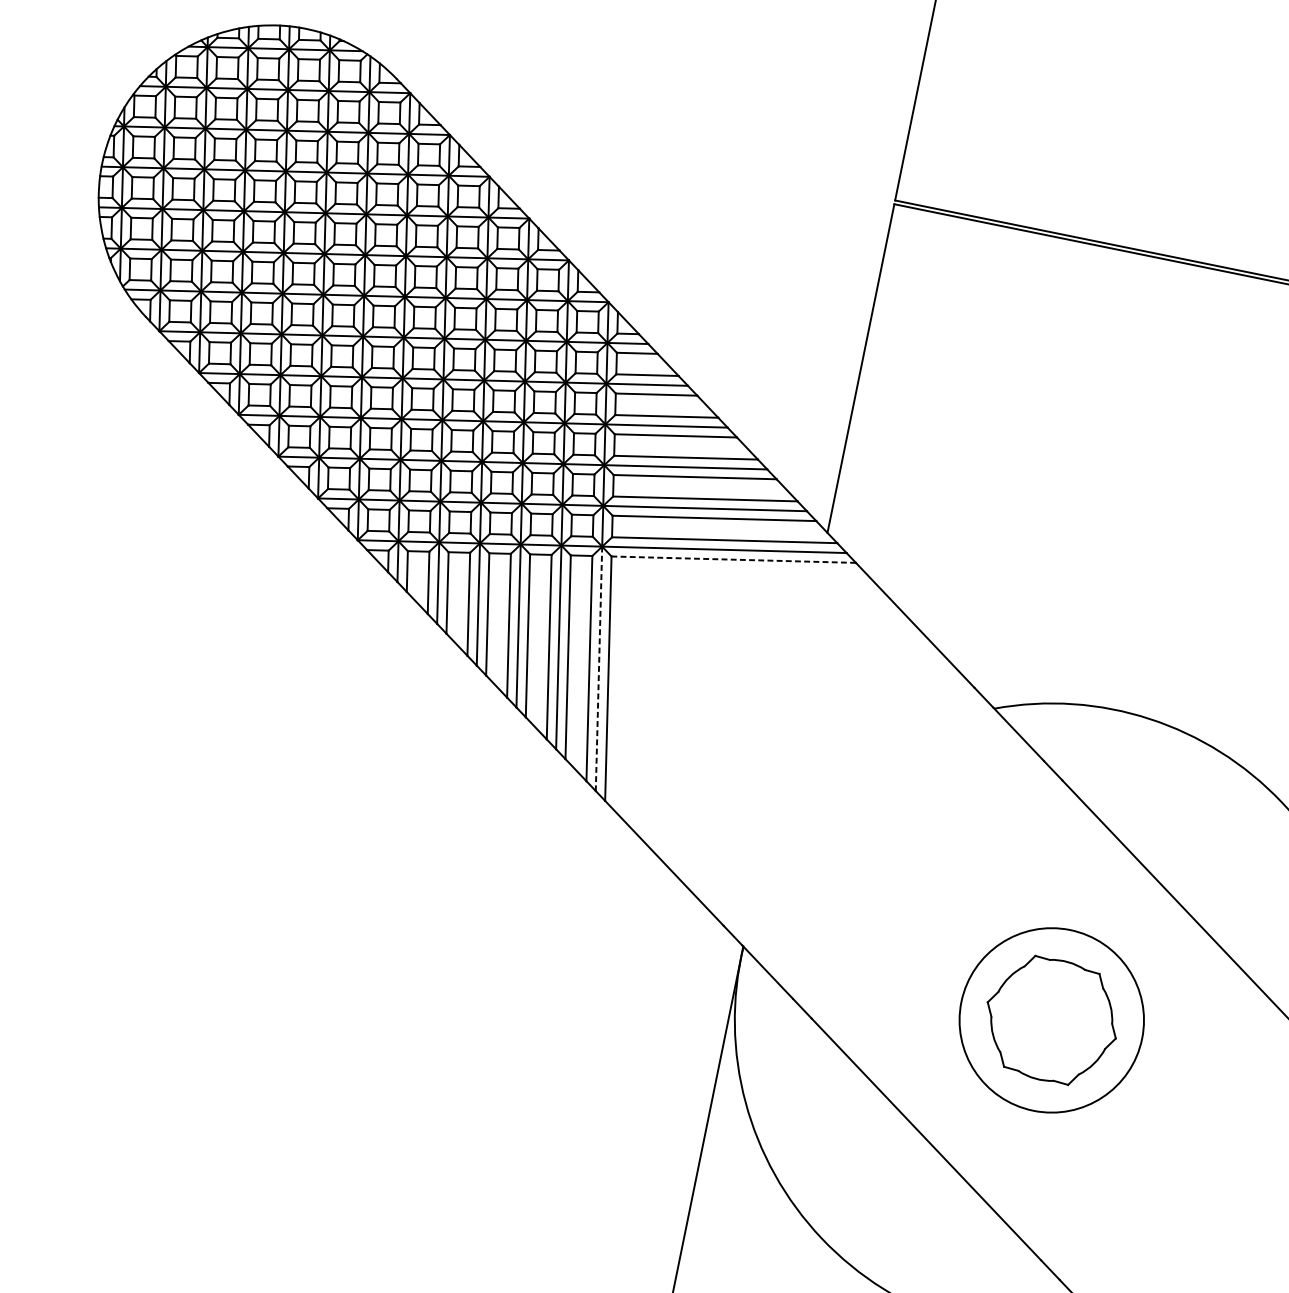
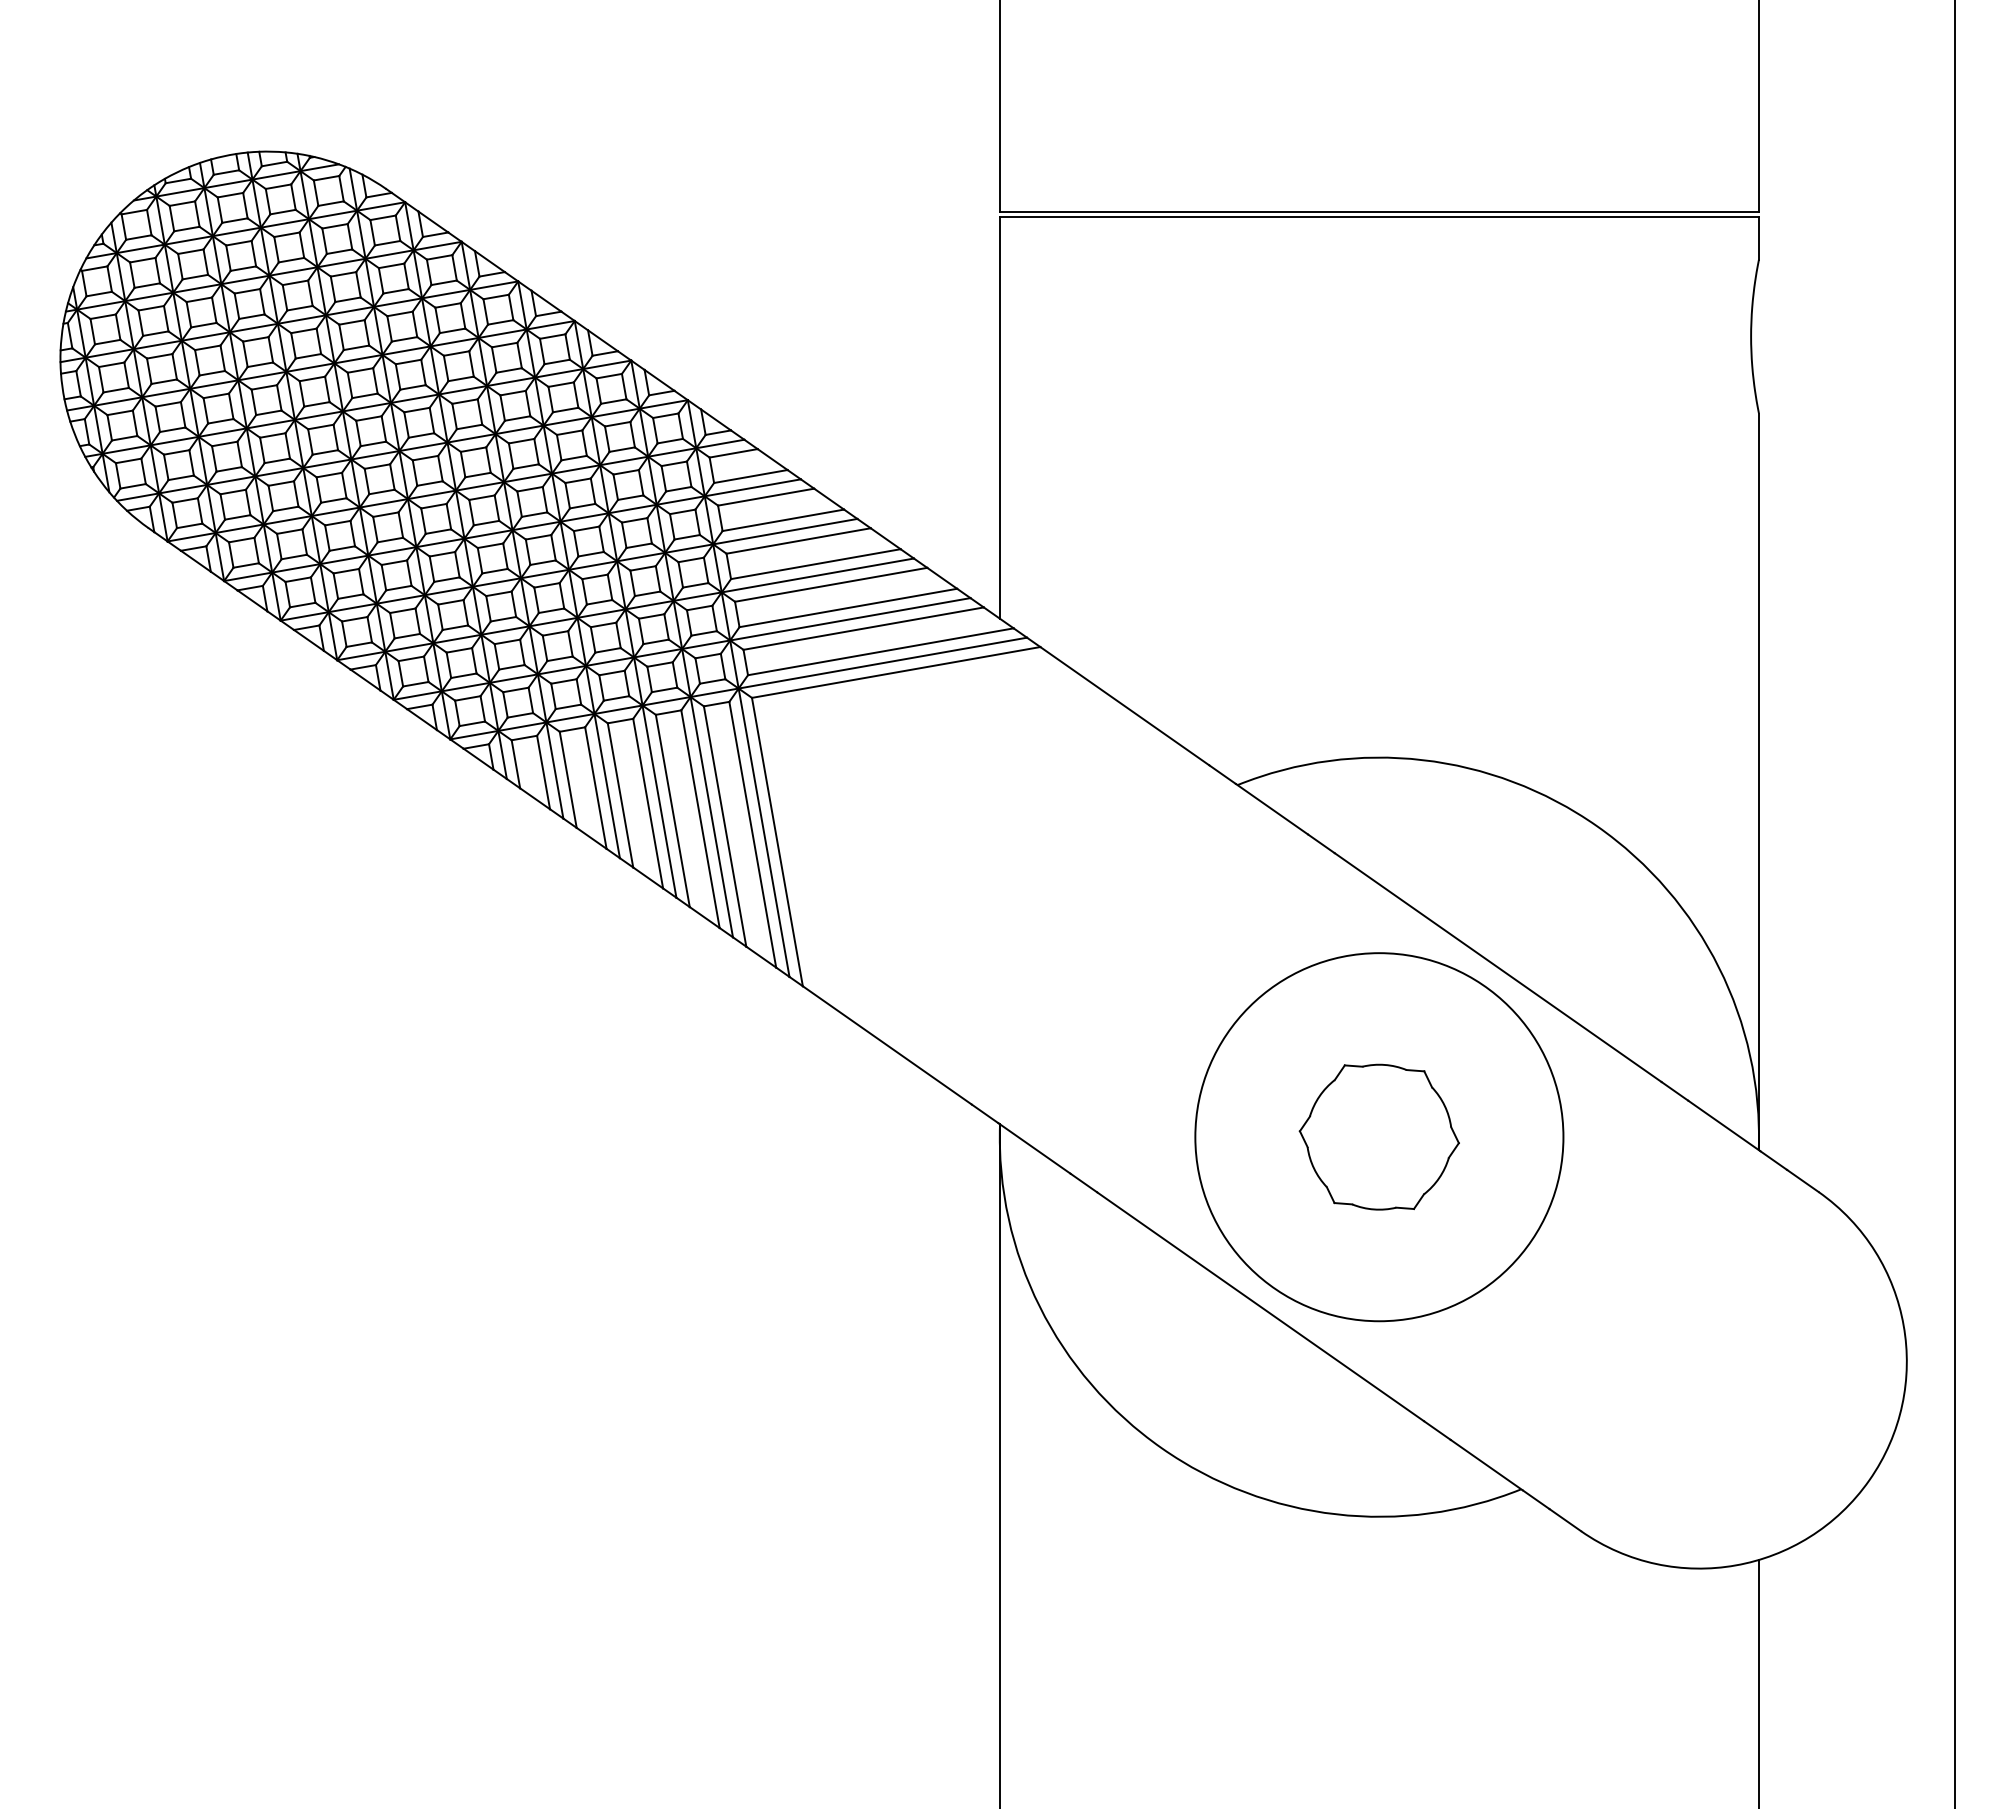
line: (733, 559) -> (895, 672), dashed -> solid
line: (599, 669) -> (764, 833), dashed -> solid
circle: (1051, 1020) -> (1379, 1137), size x1.67

